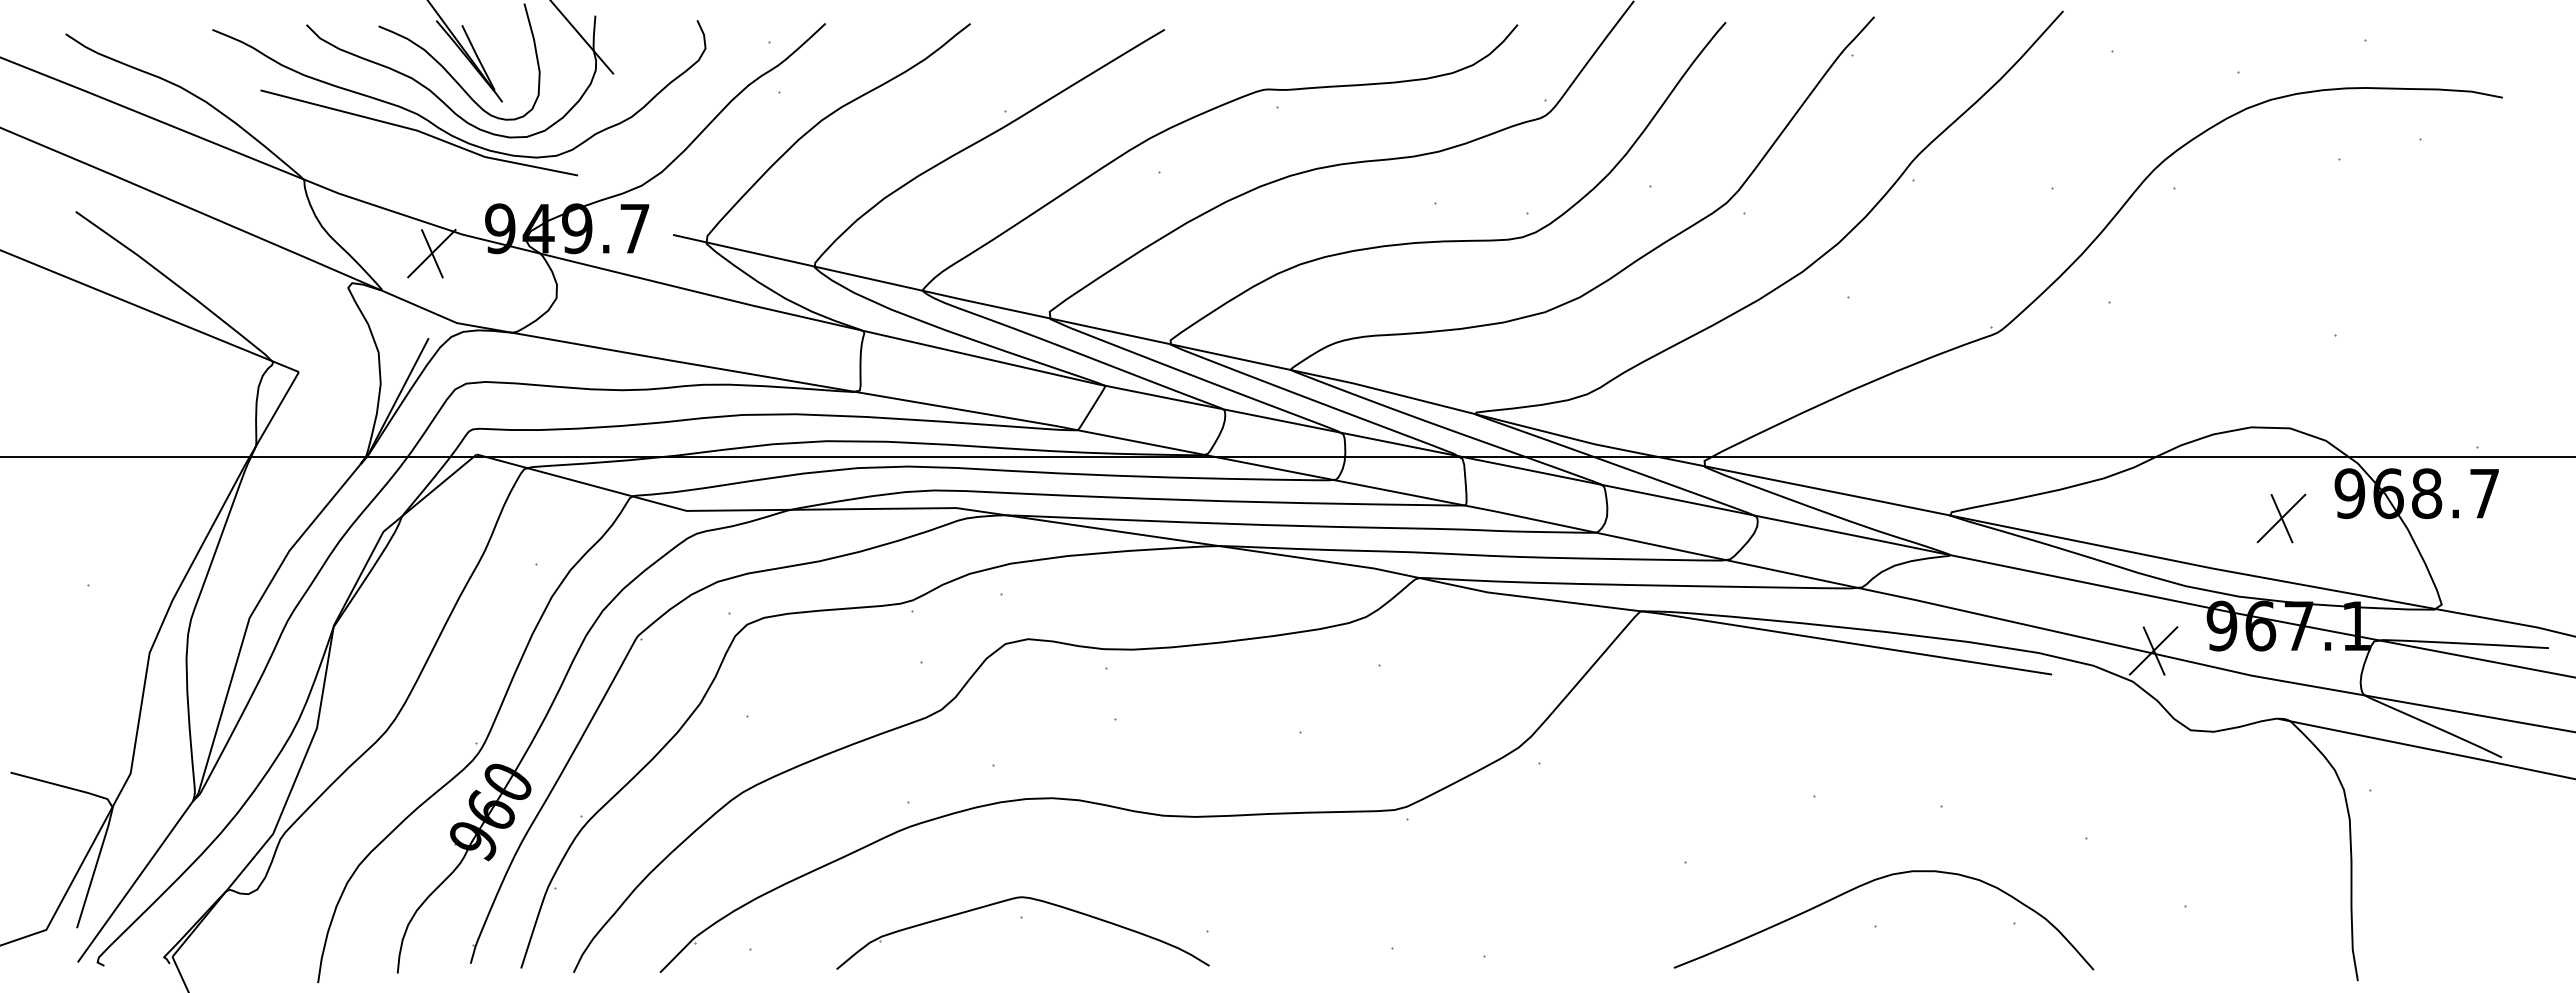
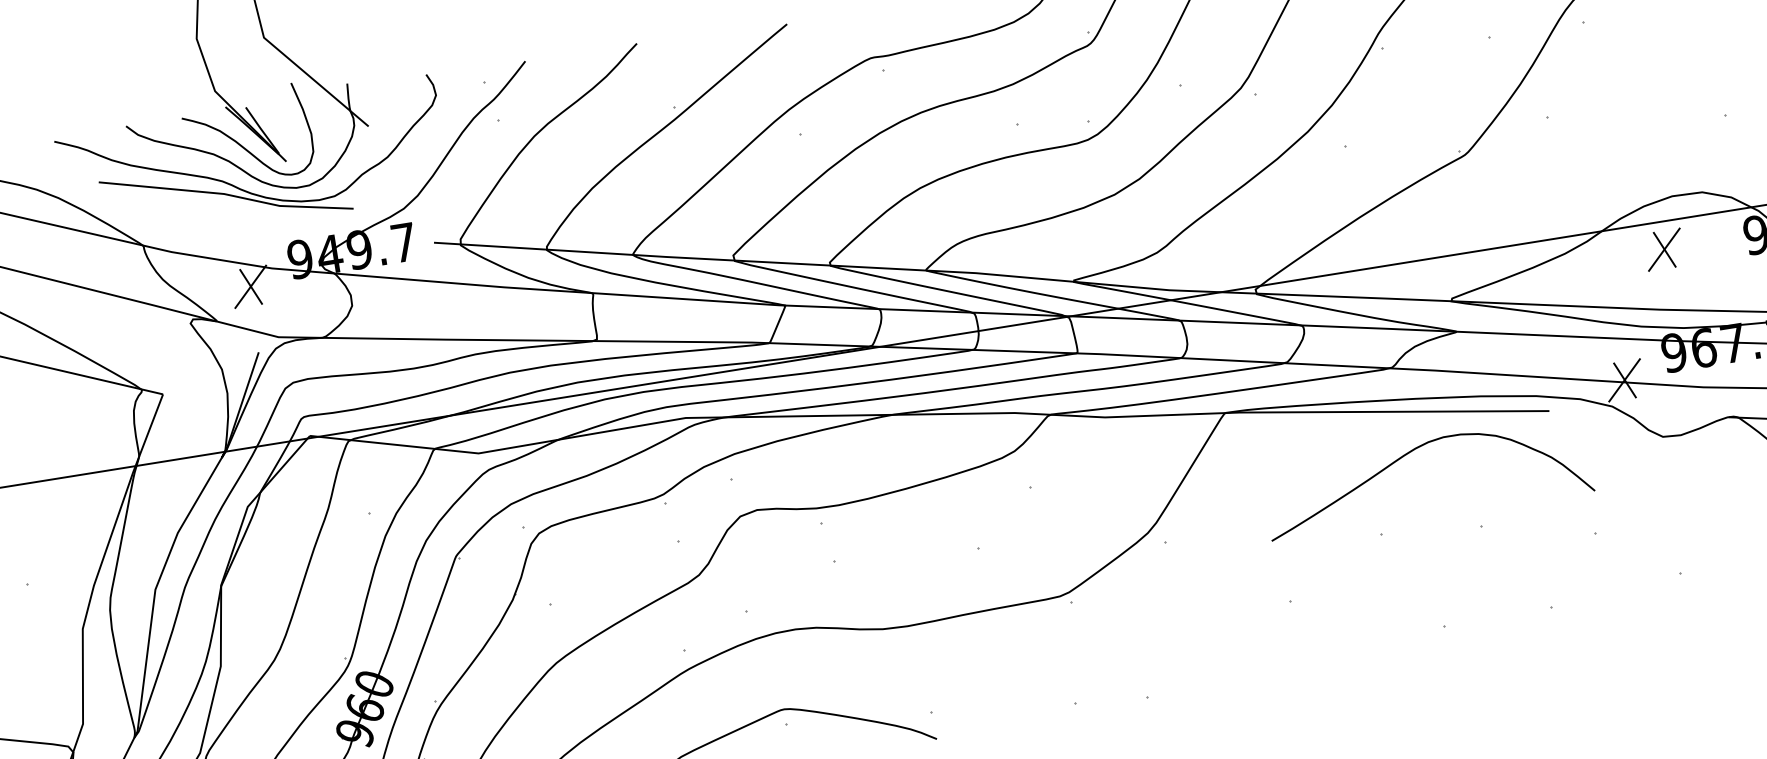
part: (2281, 518) -> (1664, 249), moved
curve: (1869, 883) -> (1411, 451), moved

